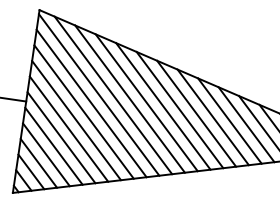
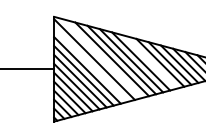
line: (113, 95) -> (102, 58), removed
line: (90, 102) -> (90, 64), removed
line: (196, 112) -> (150, 61), removed

